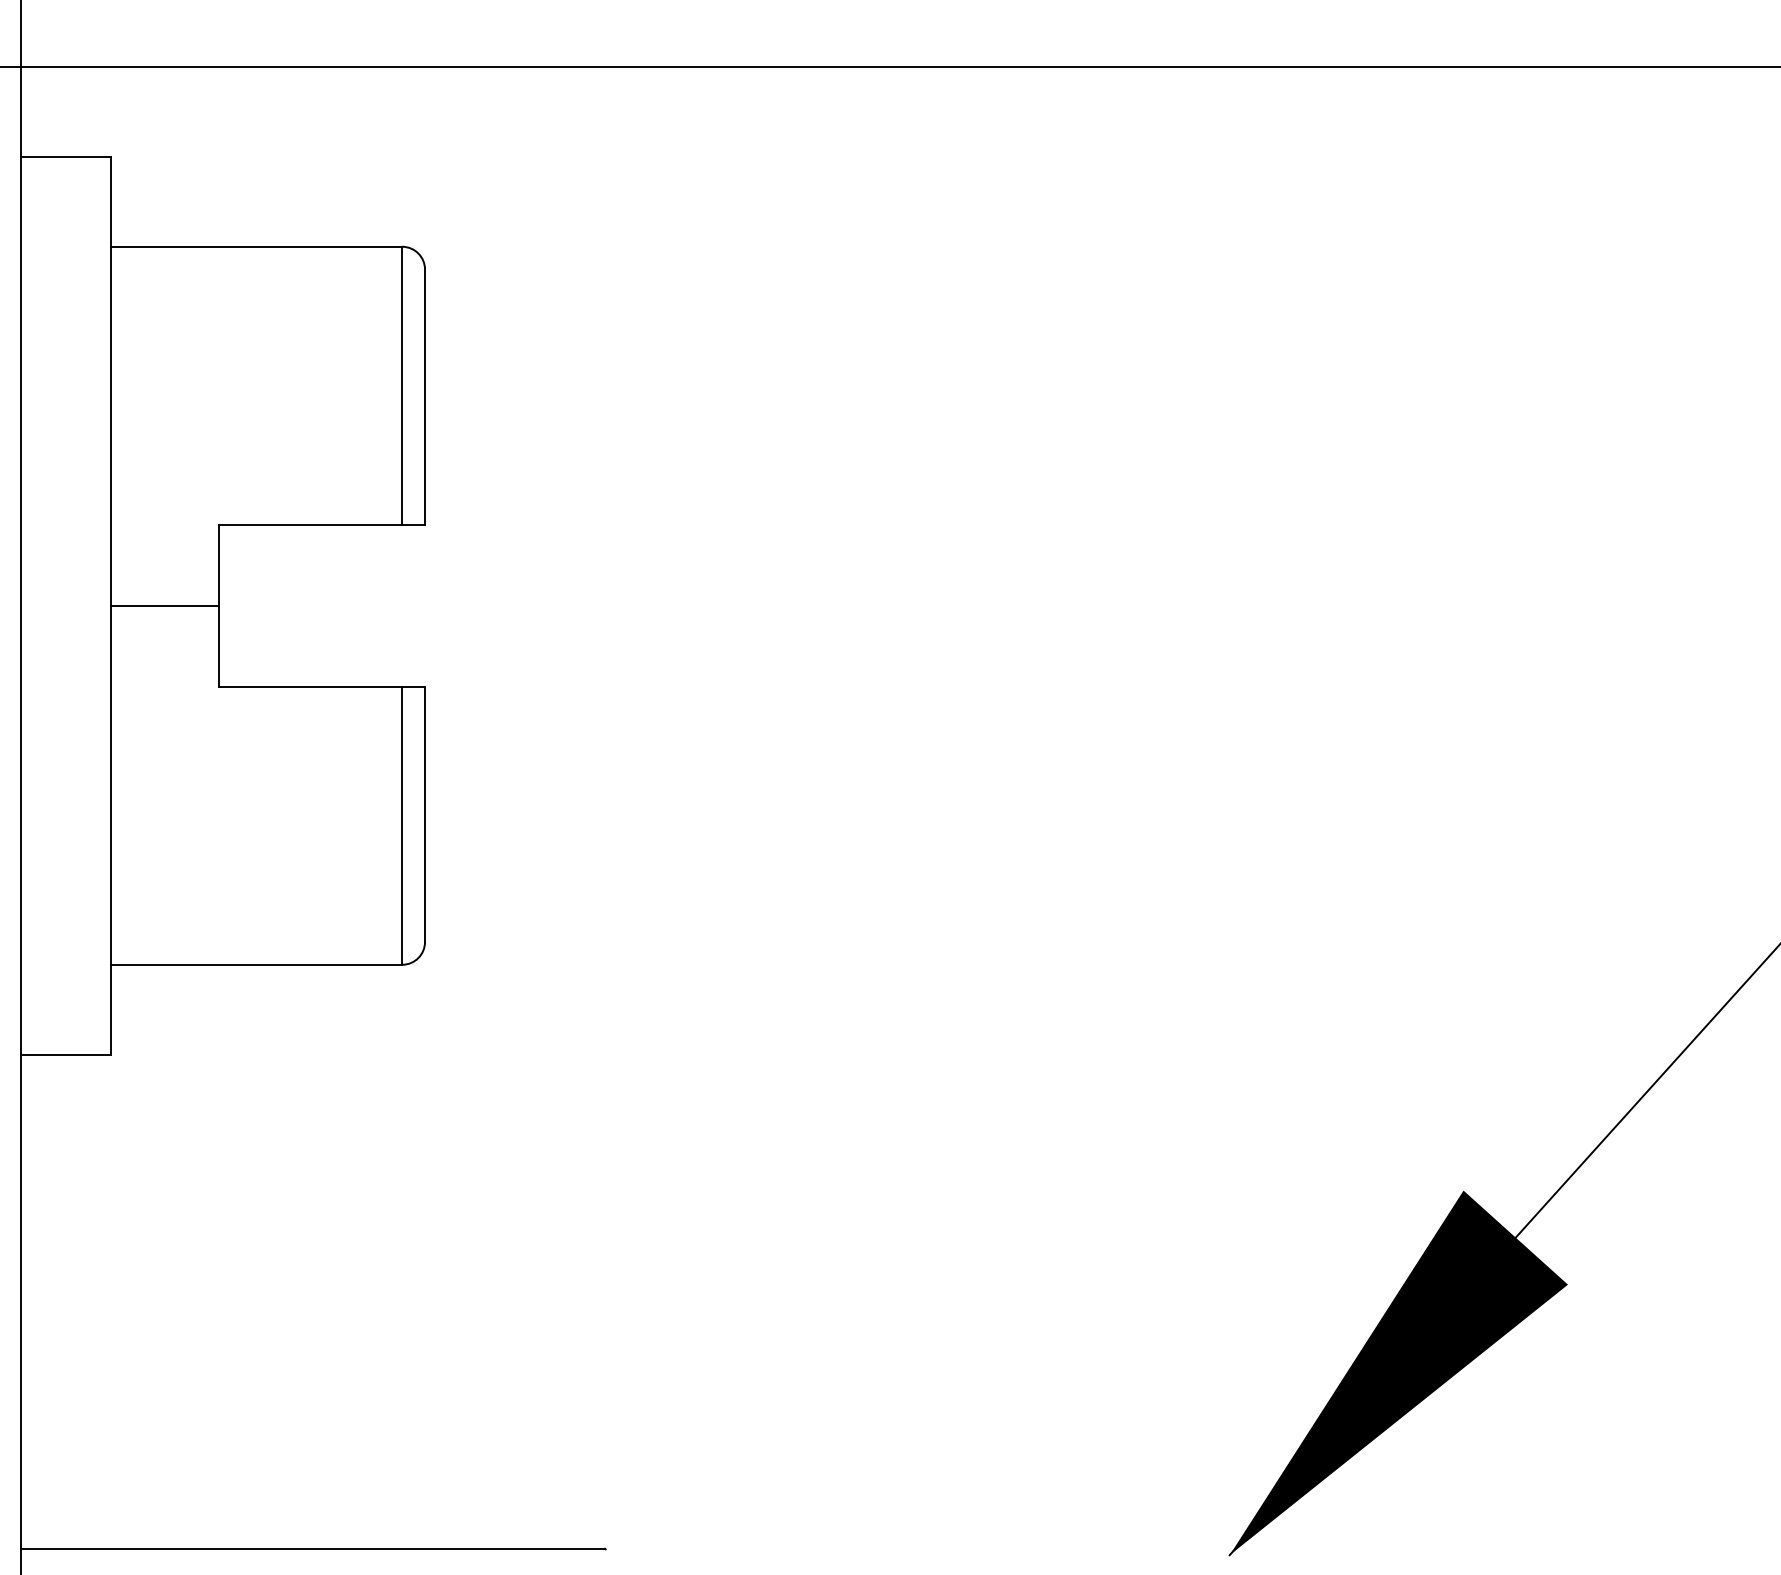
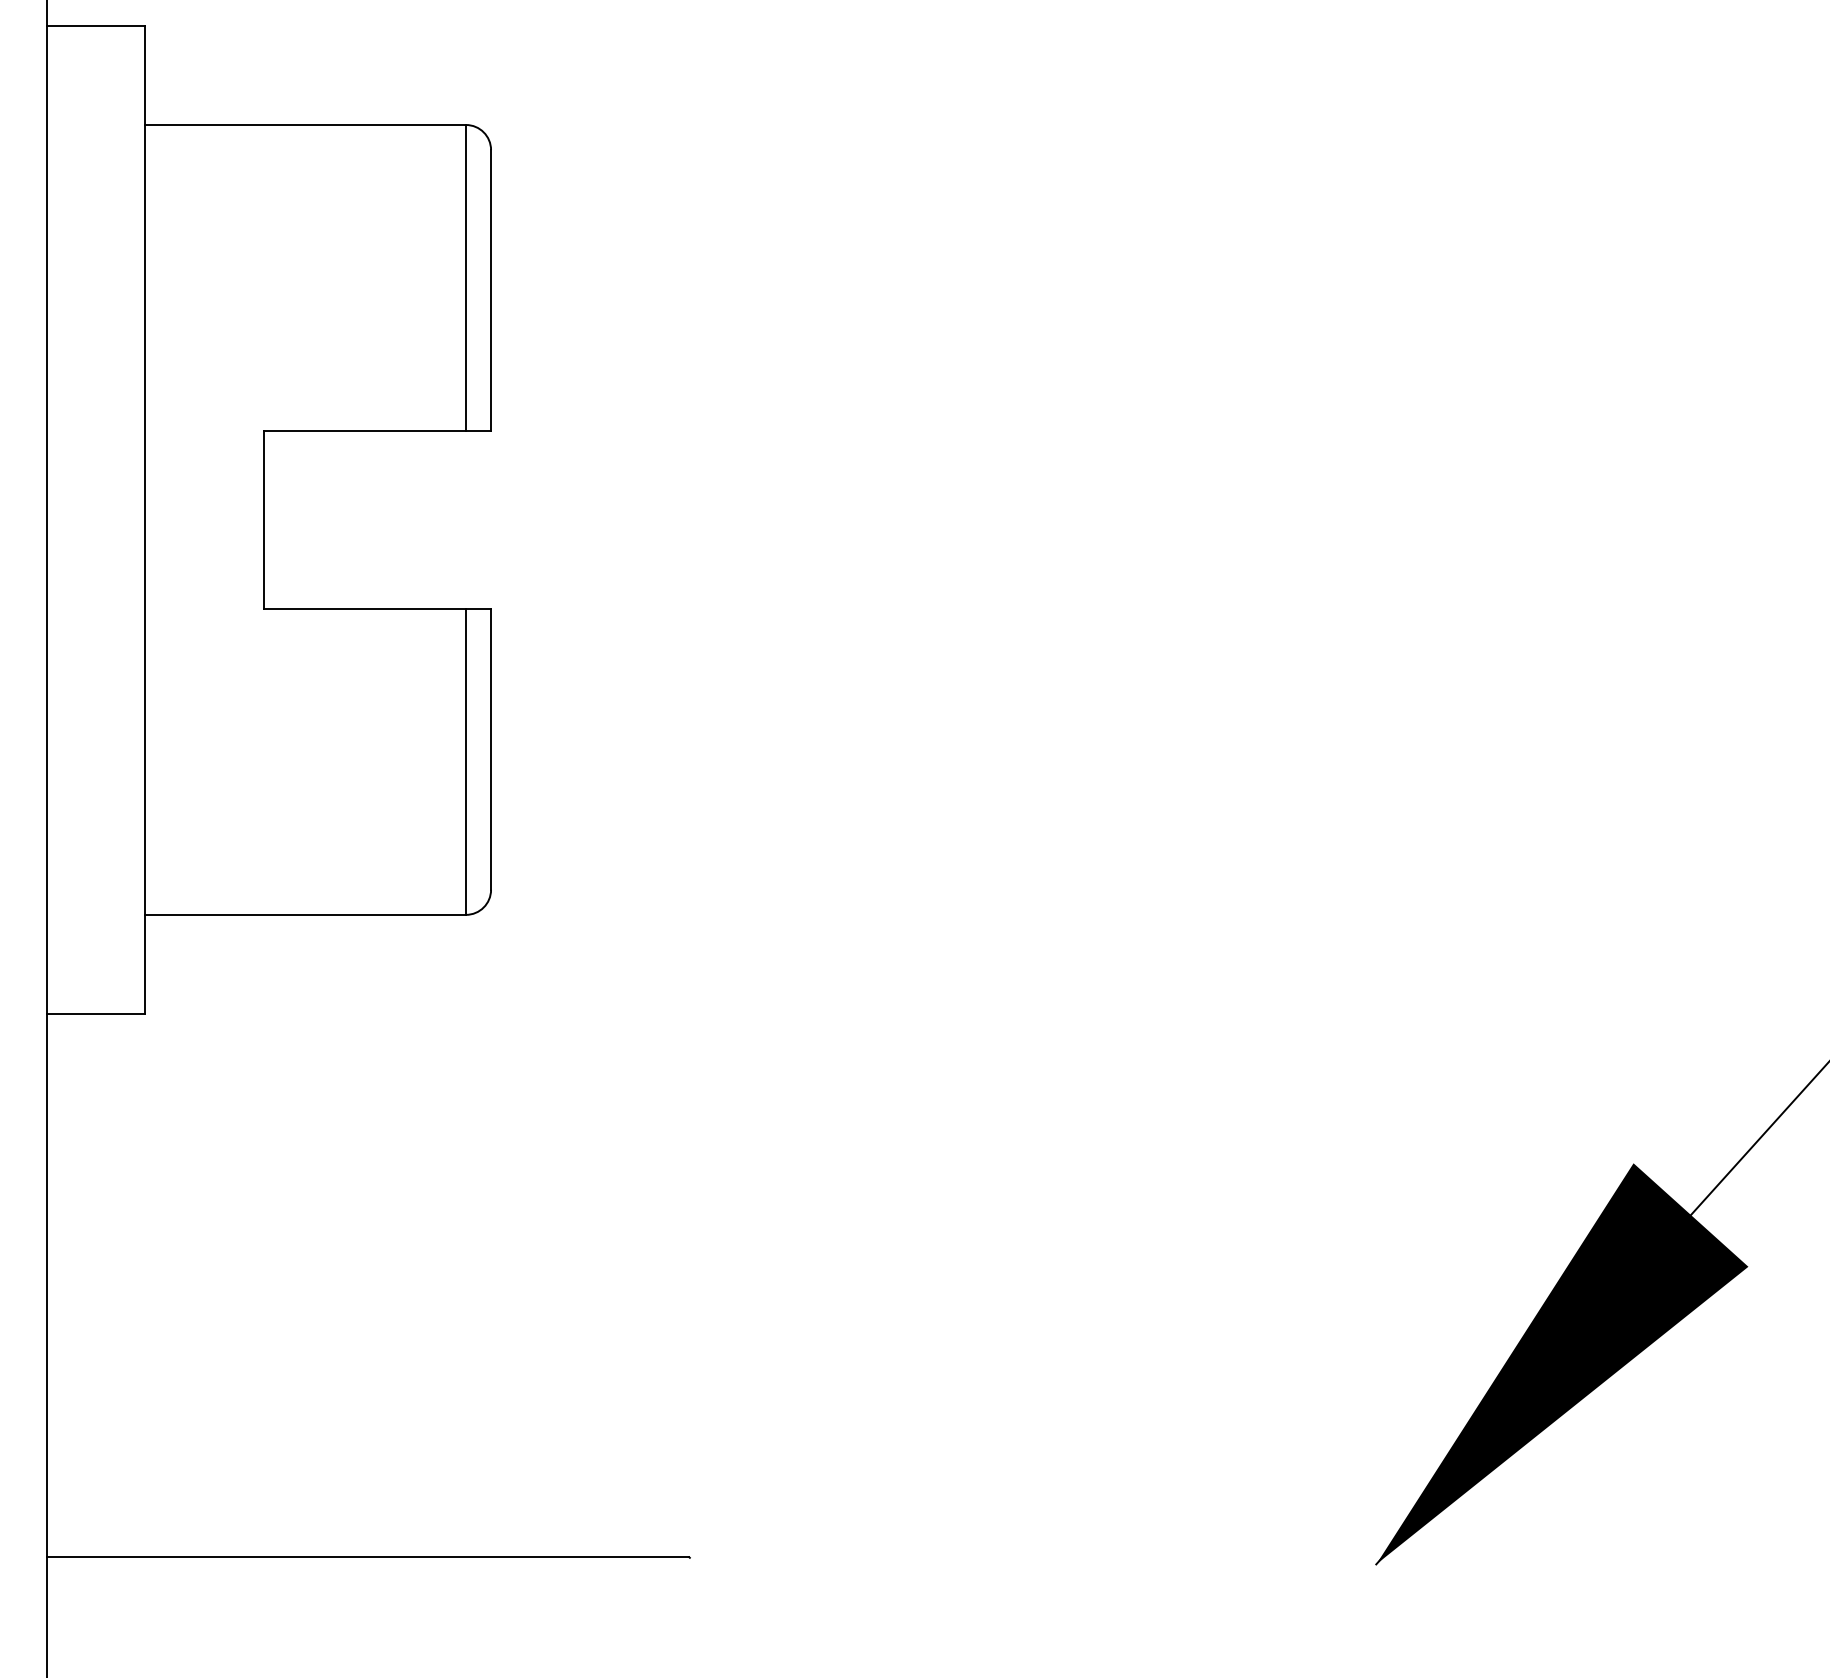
line: (164, 605) -> (204, 519), removed

